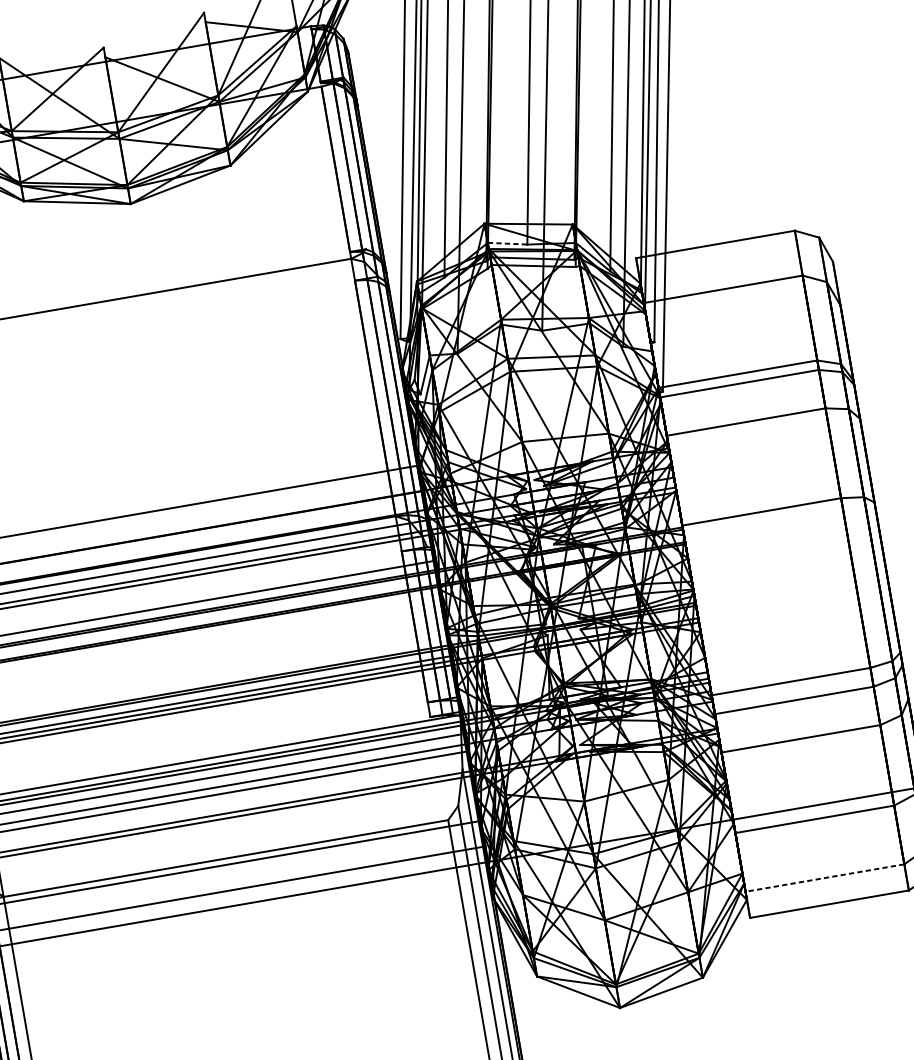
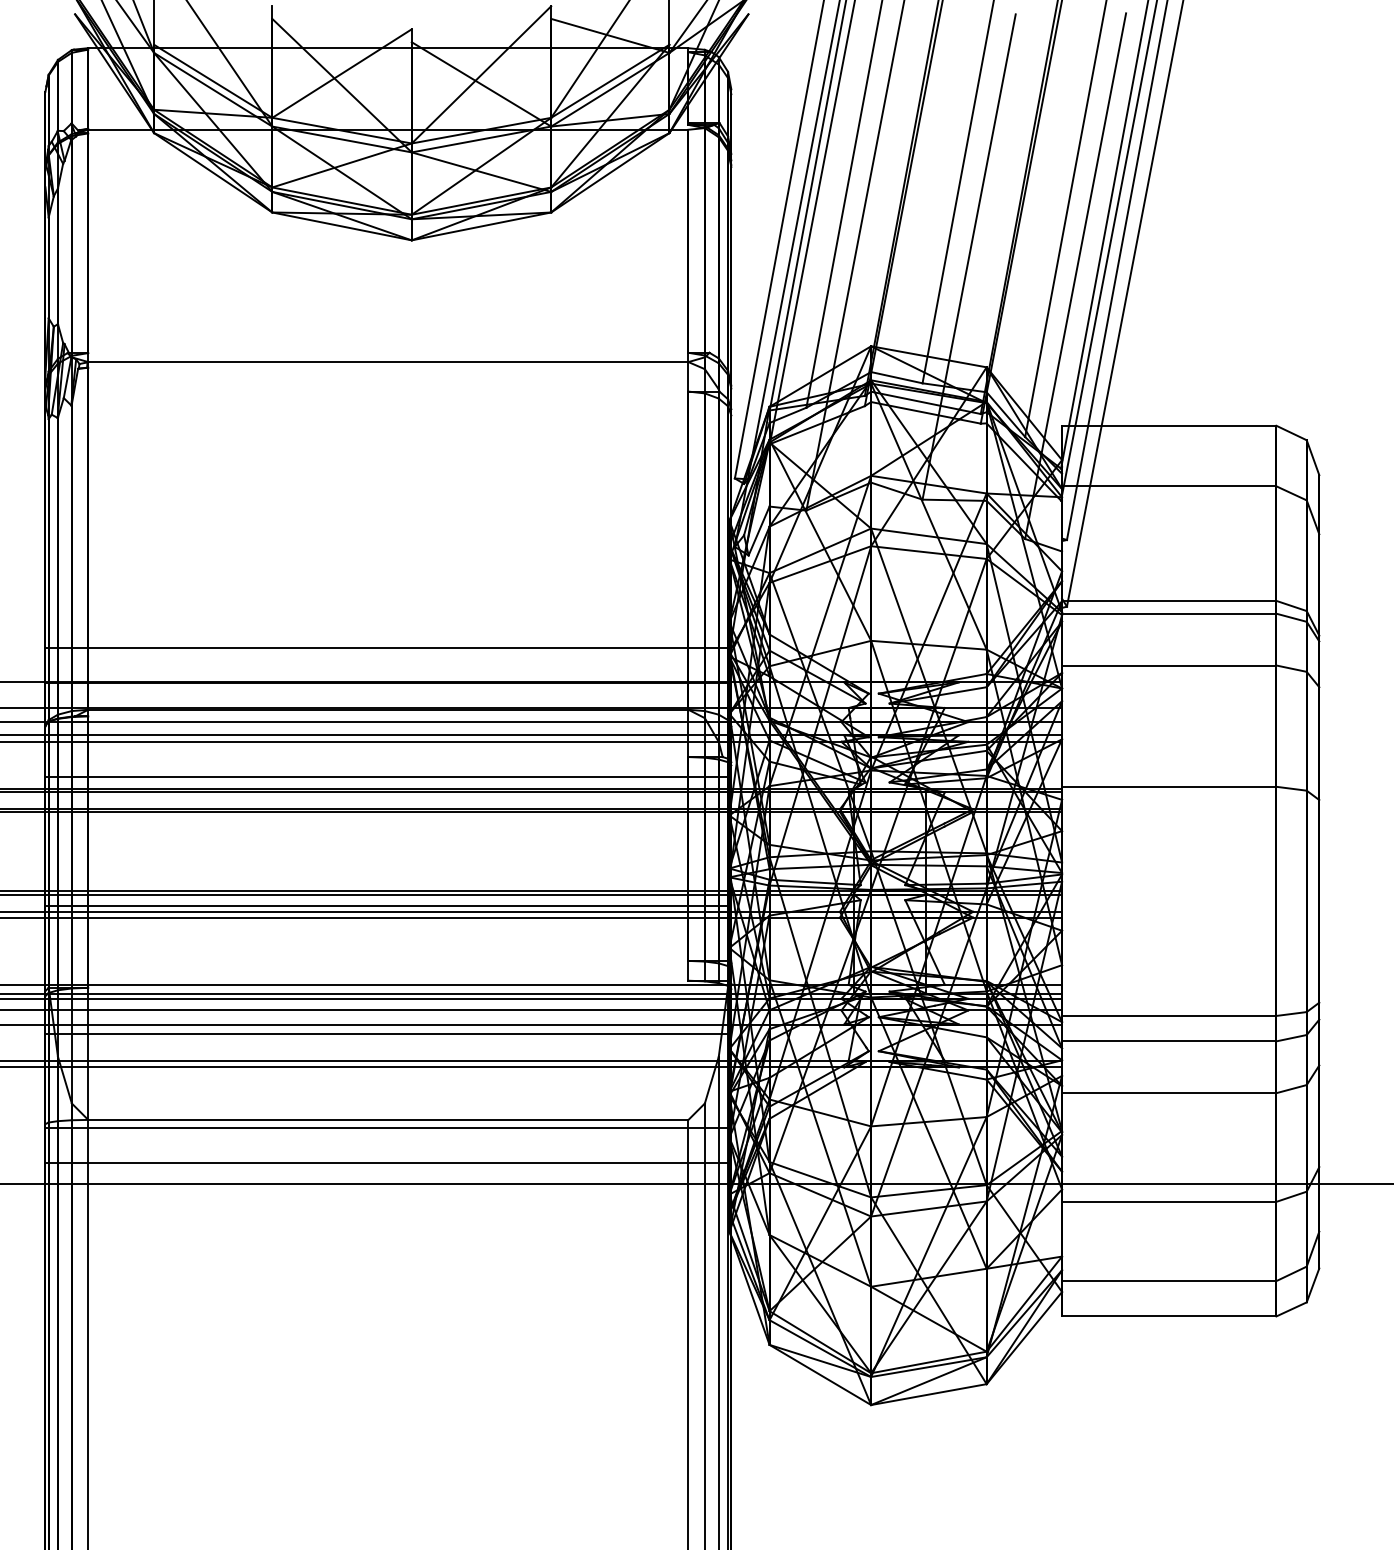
line: (508, 243) -> (897, 377), dashed -> solid
line: (824, 878) -> (1168, 1281), dashed -> solid

